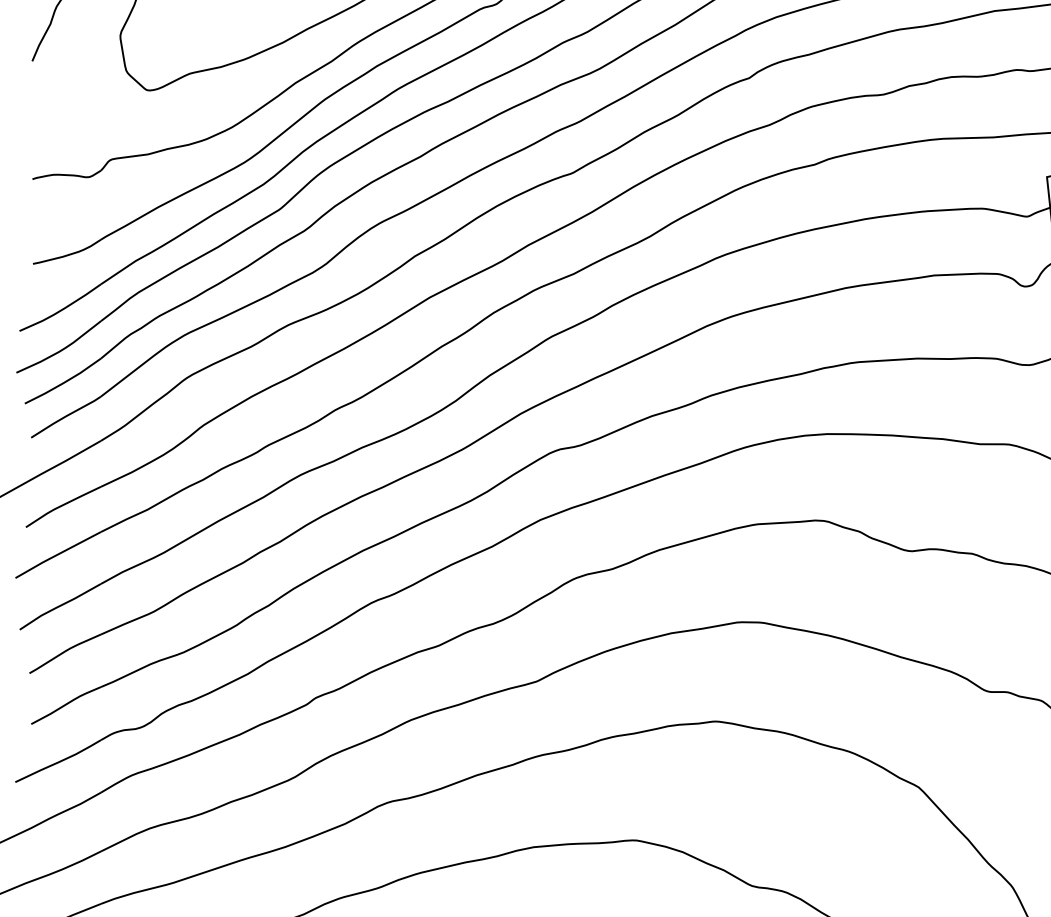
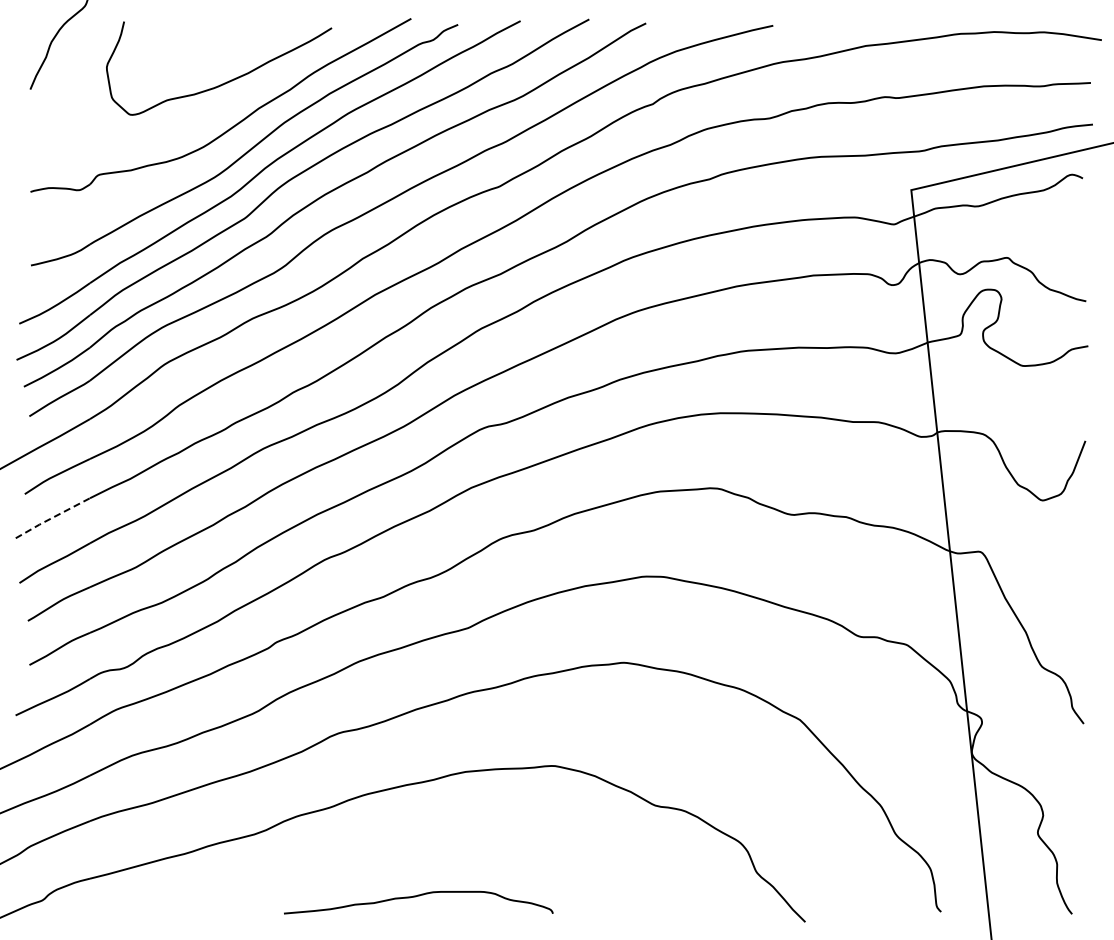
line: (57, 554) -> (52, 517), solid -> dashed

